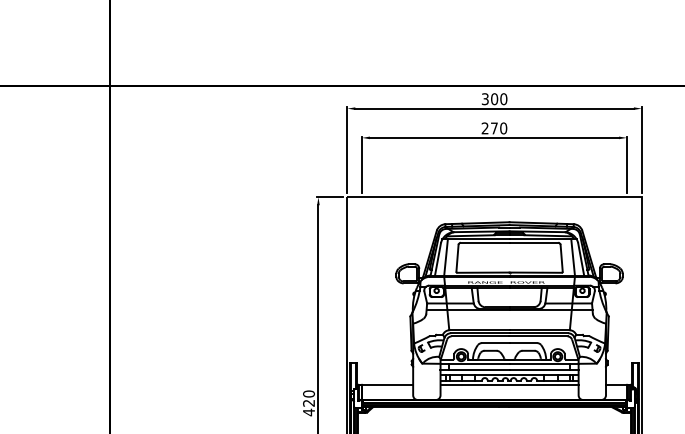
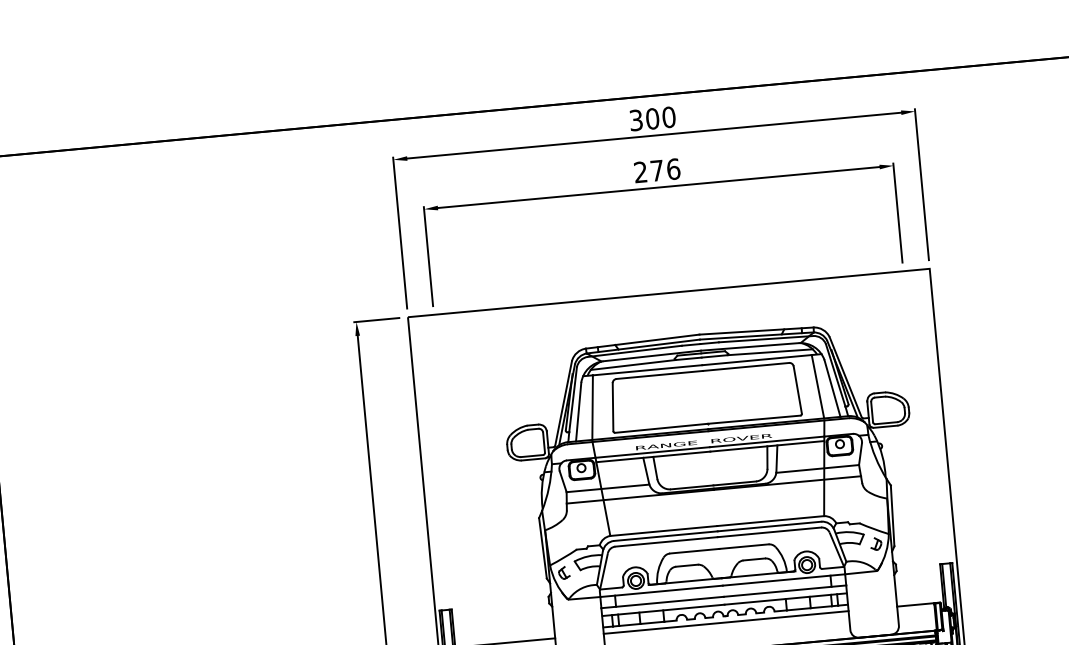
text: (503, 128) -> (673, 169), 270 -> 276

